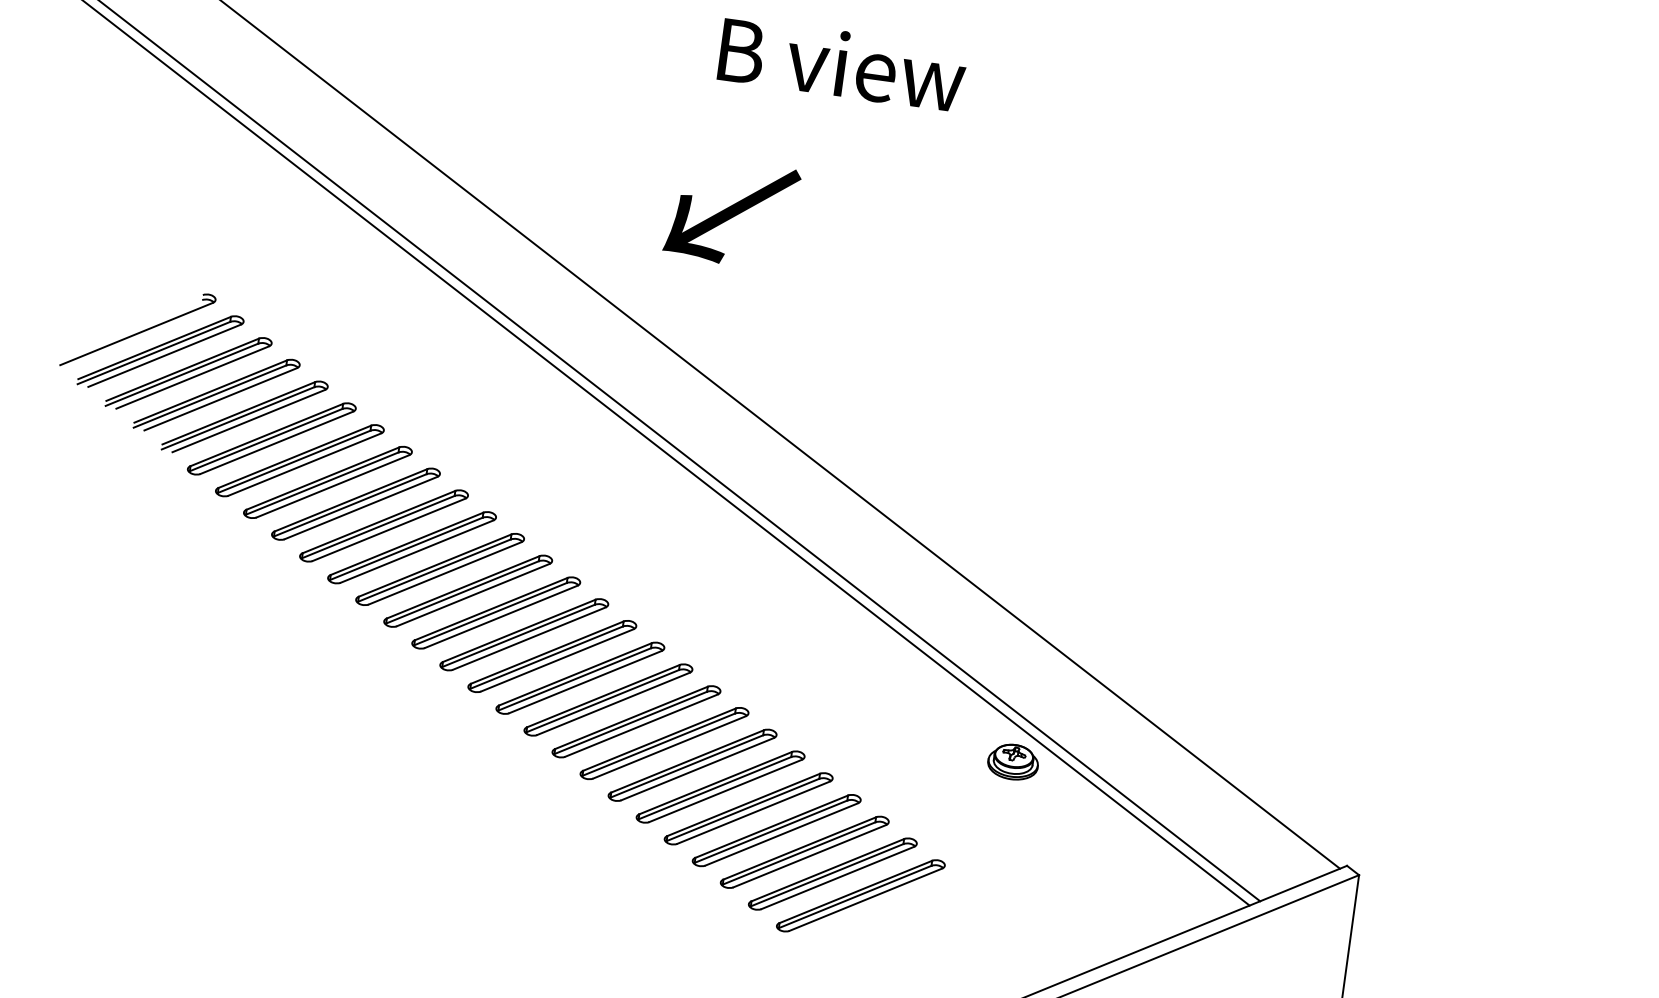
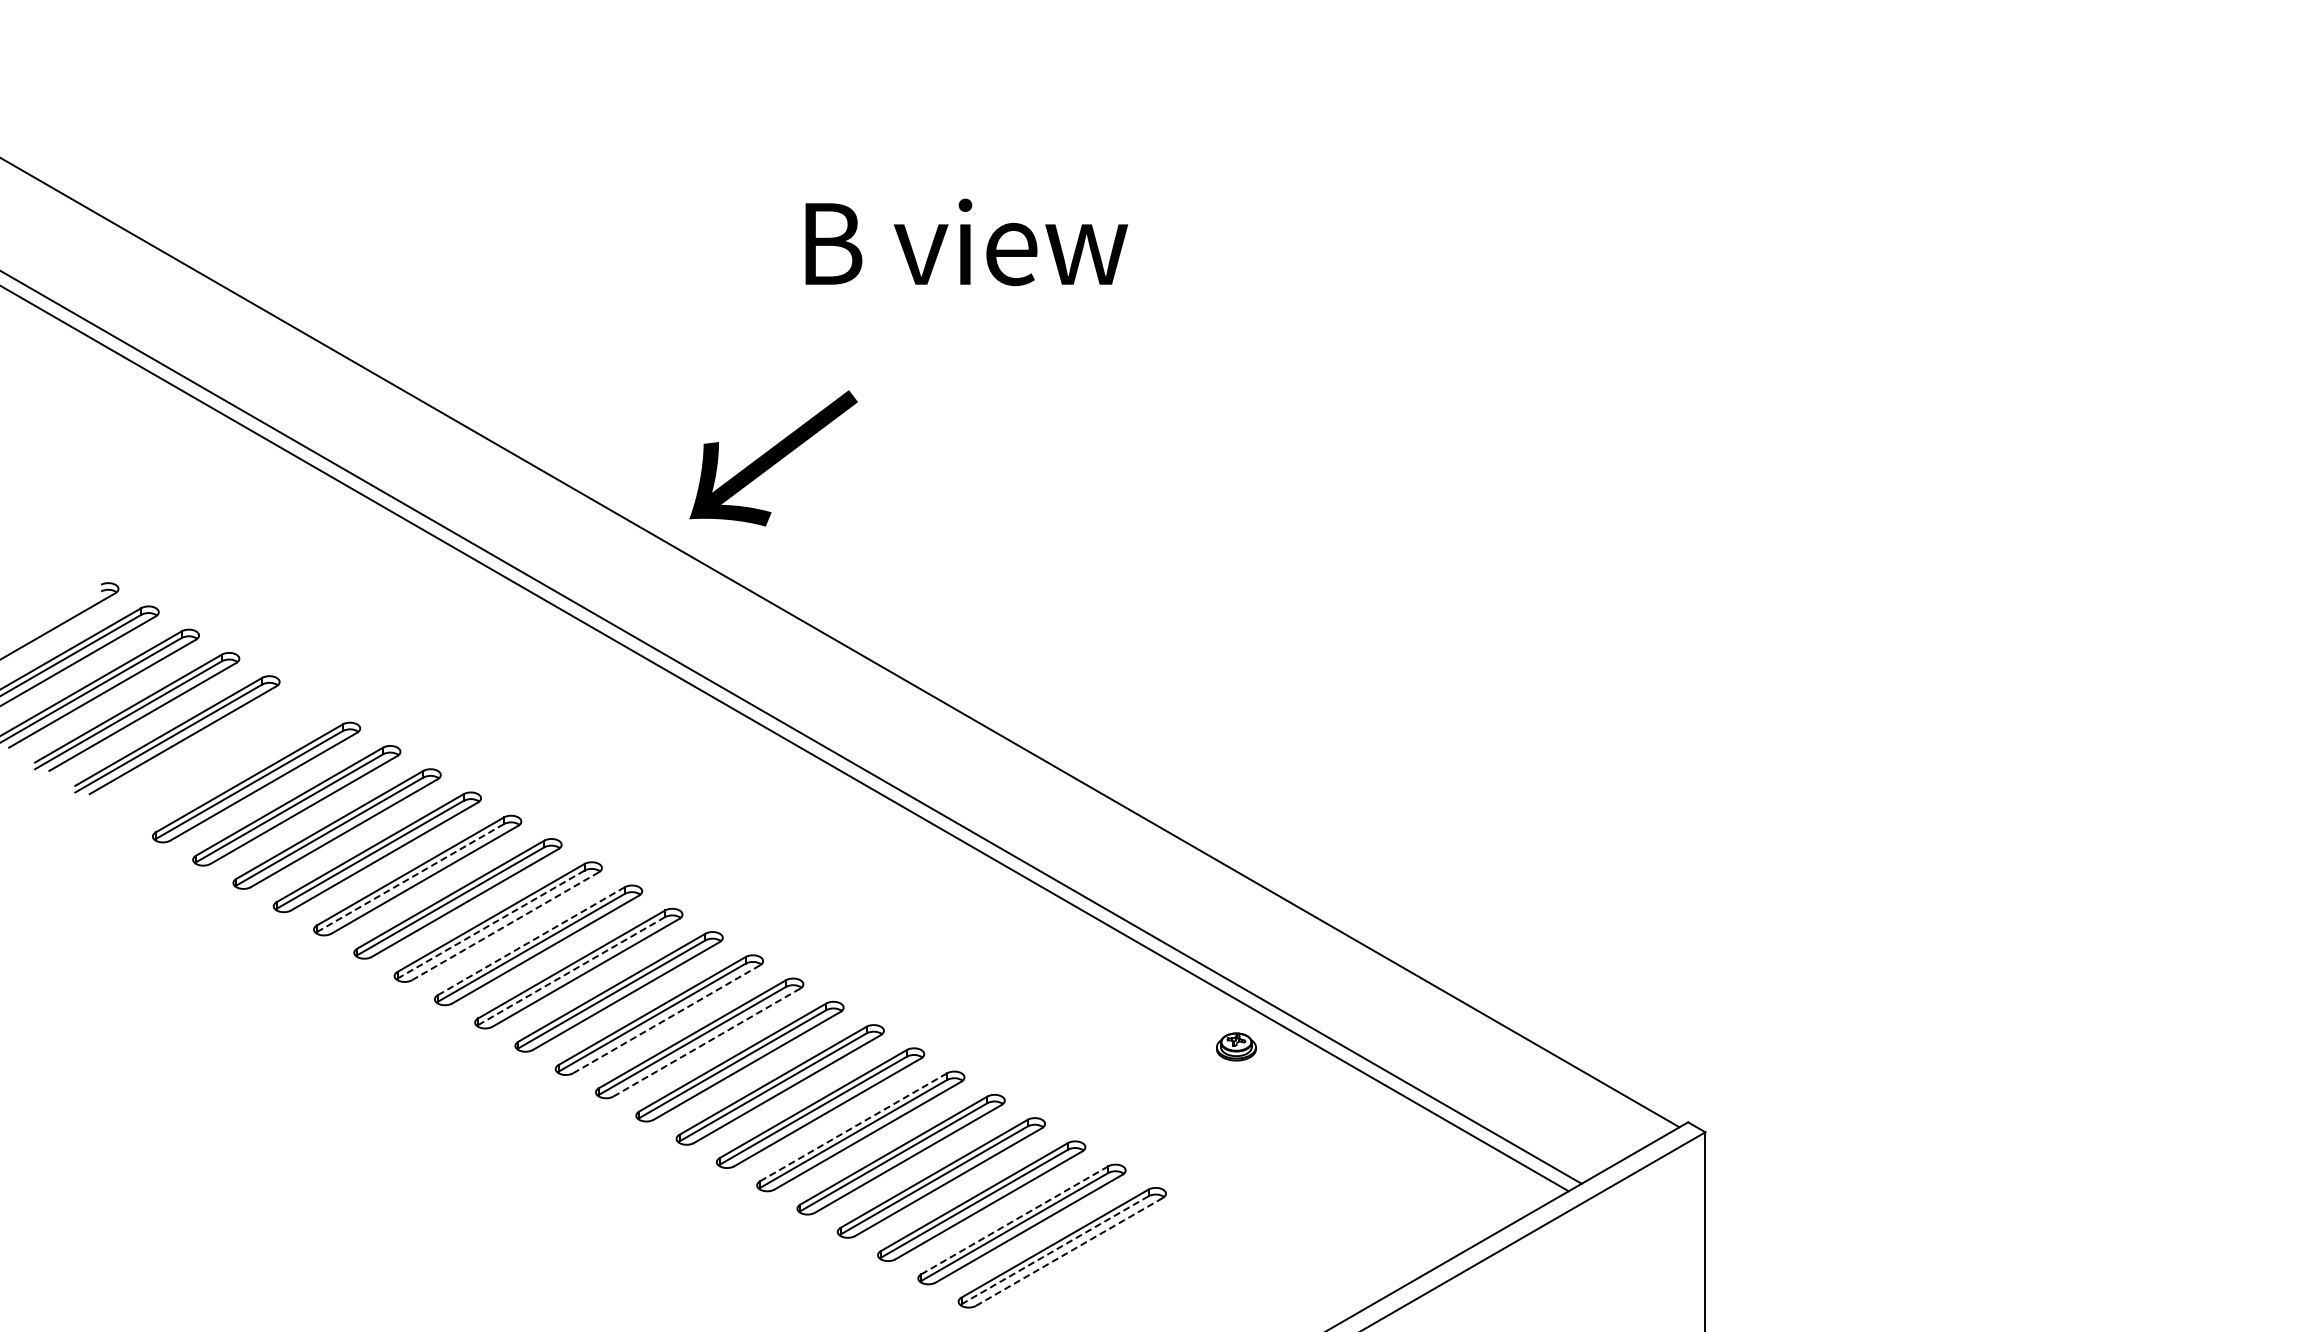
text: (842, 64) -> (966, 242), moved
text: (731, 213) -> (773, 458), moved
part: (271, 438) -> (215, 758), removed
line: (406, 549) -> (410, 878), solid -> dashed
line: (462, 592) -> (491, 924), solid -> dashed
line: (473, 595) -> (505, 926), solid -> dashed
line: (491, 609) -> (531, 941), solid -> dashed
line: (518, 636) -> (571, 971), solid -> dashed
line: (585, 682) -> (666, 1019), solid -> dashed
line: (613, 703) -> (706, 1042), solid -> dashed
part: (1013, 761) -> (1236, 1046), size x0.6
line: (715, 783) -> (853, 1127), solid -> dashed
line: (827, 870) -> (1014, 1220), solid -> dashed
line: (855, 897) -> (1055, 1250), solid -> dashed
line: (865, 899) -> (1069, 1251), solid -> dashed

